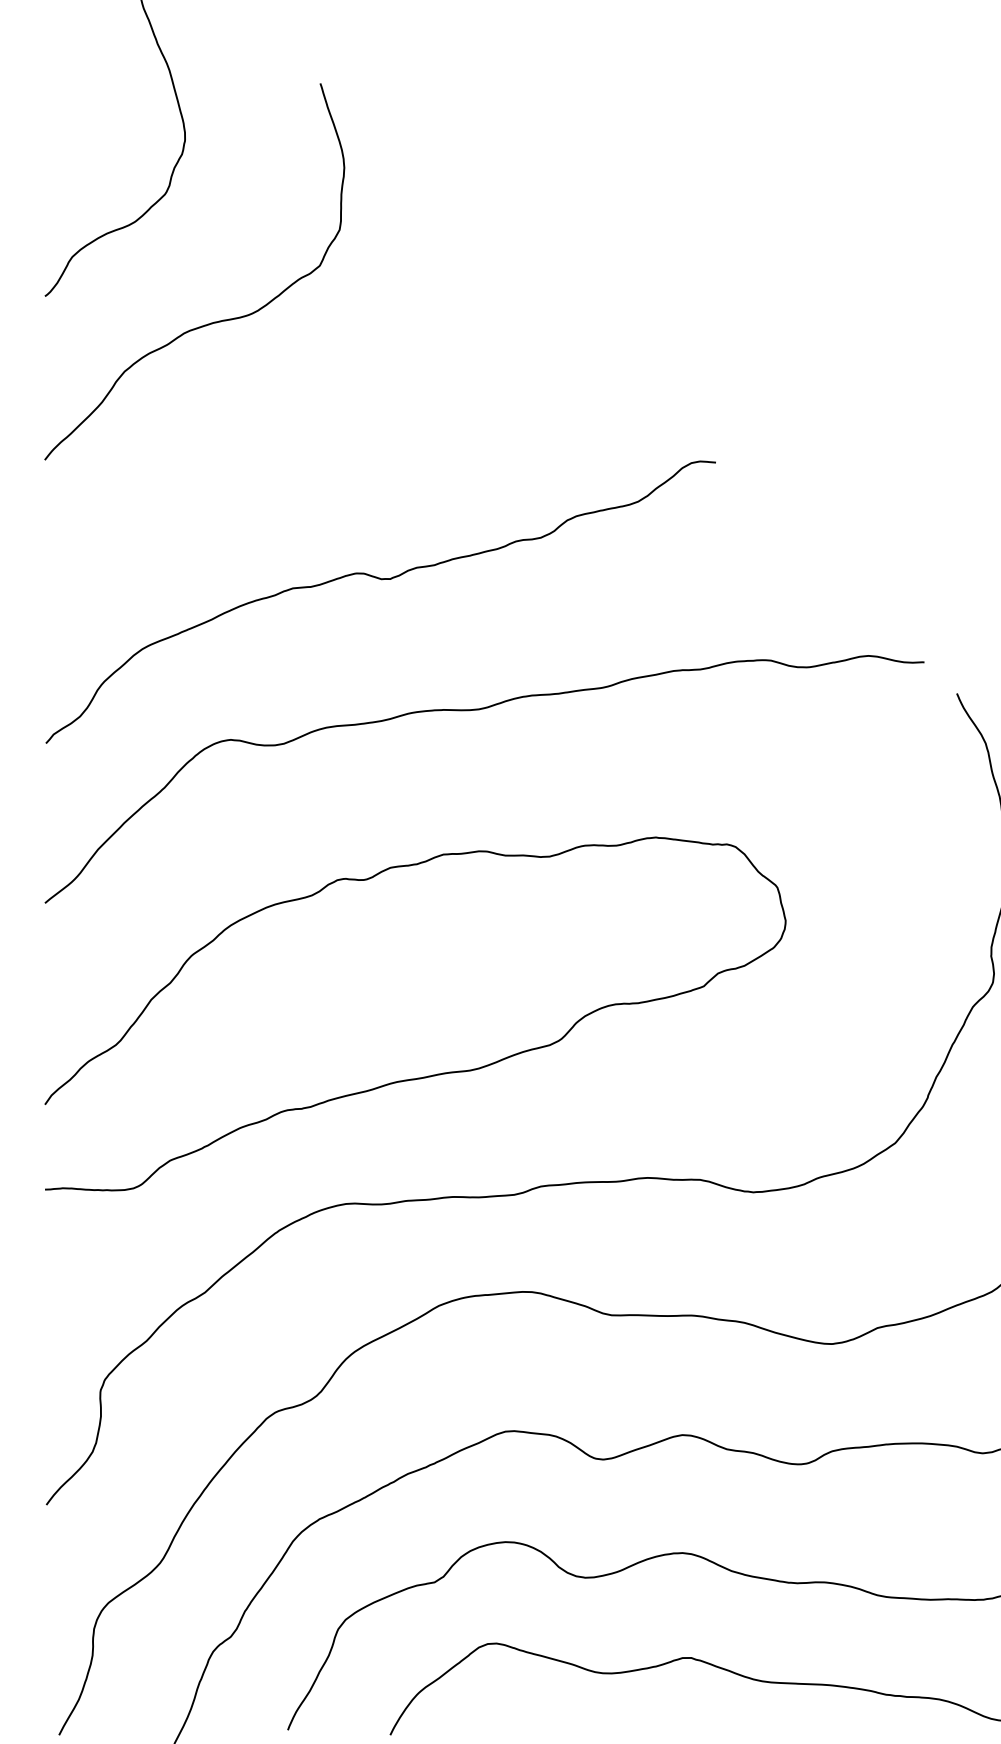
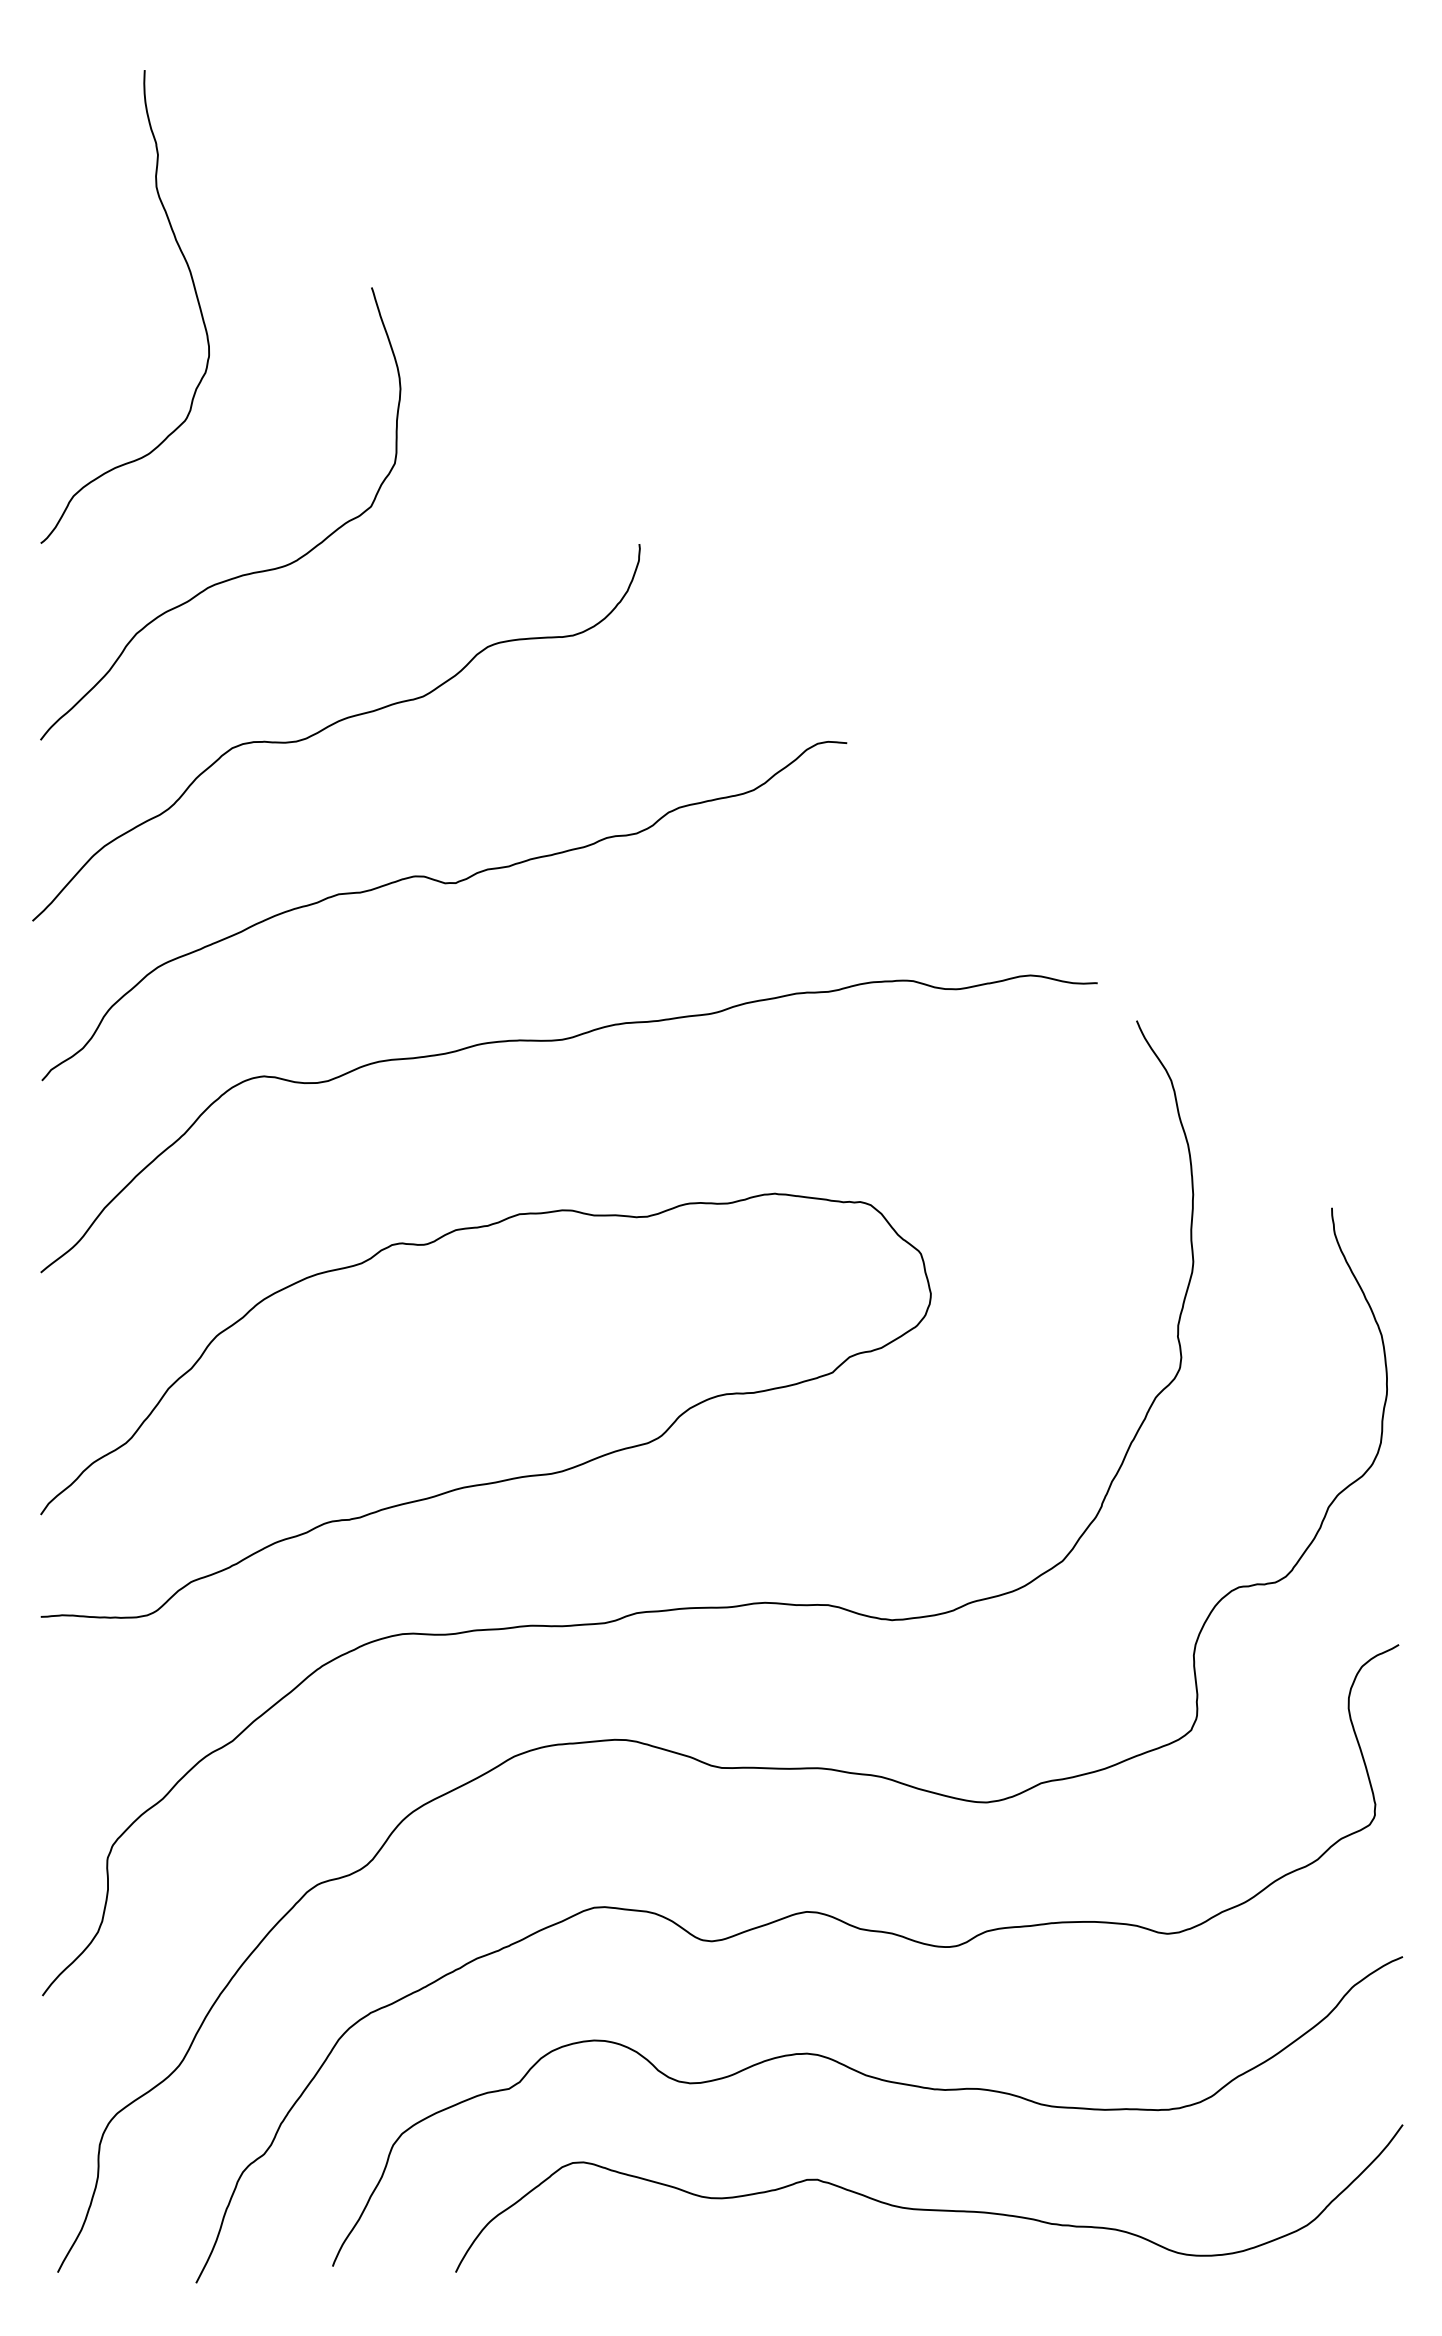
curve: (287, 447) -> (332, 725), added

